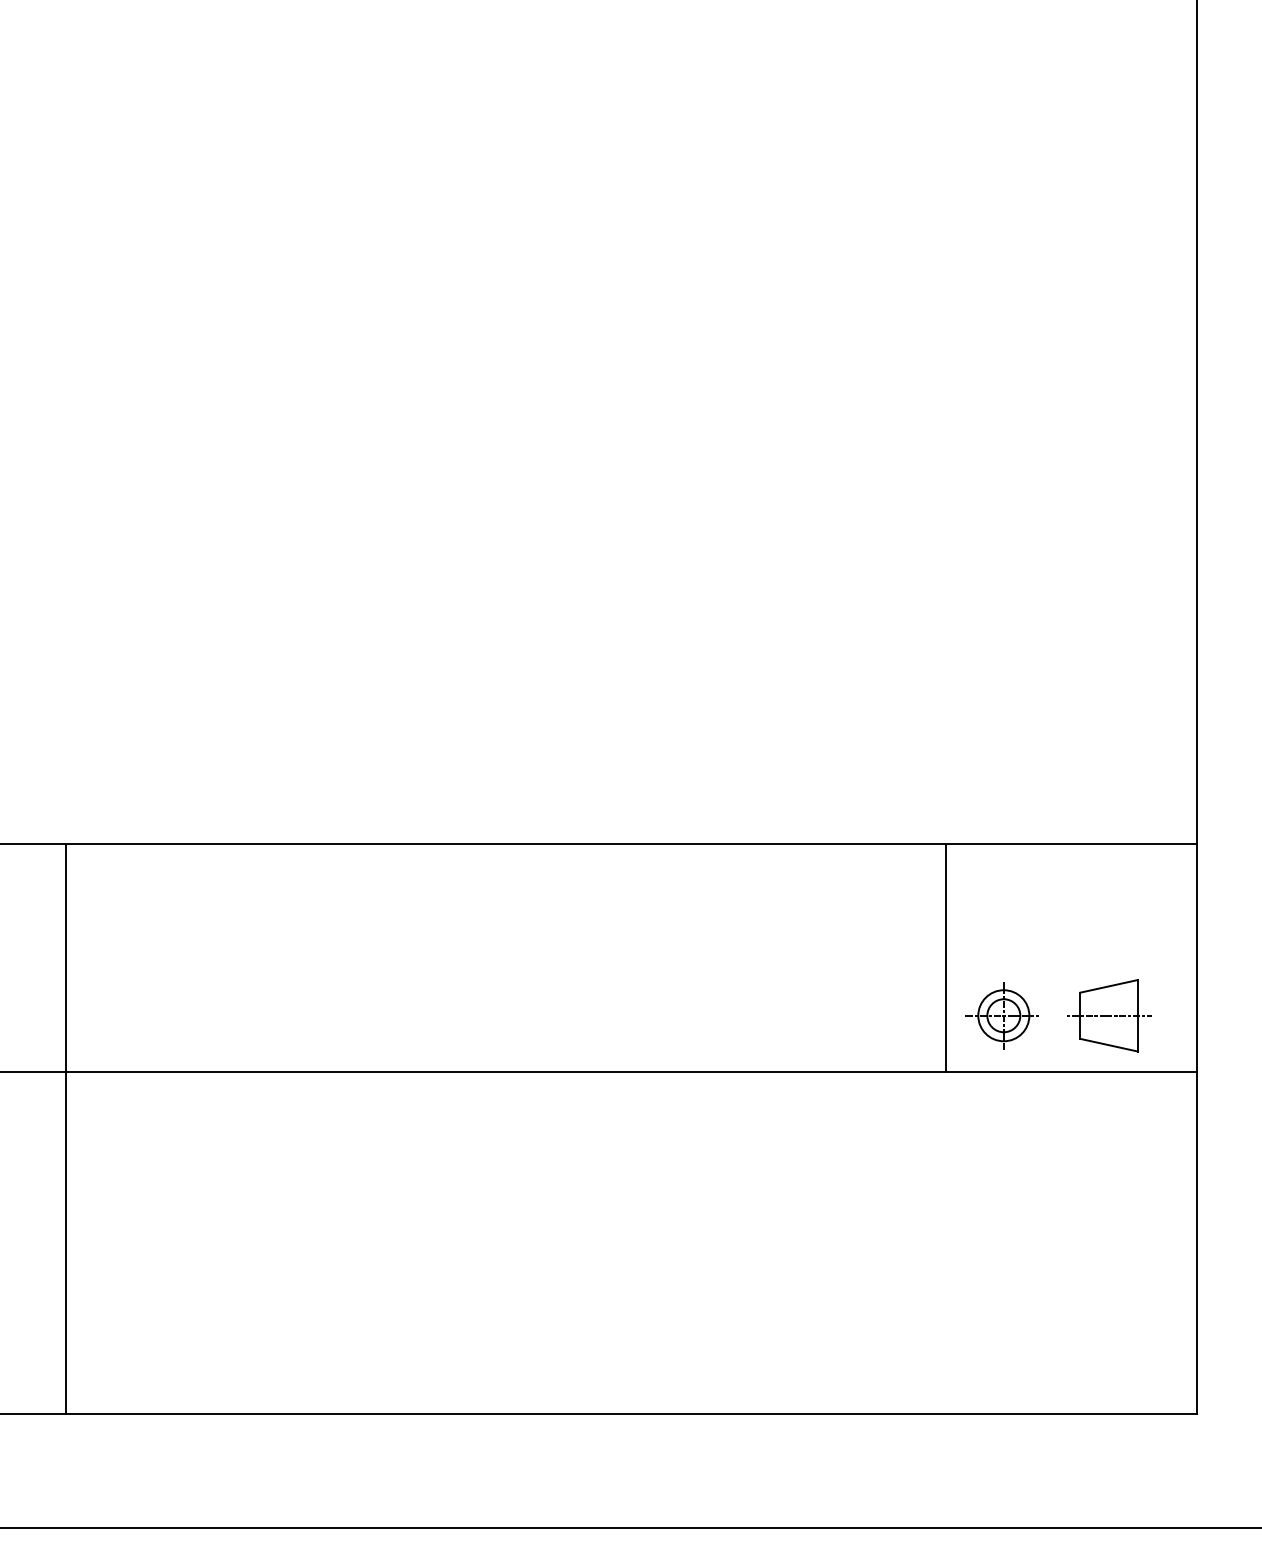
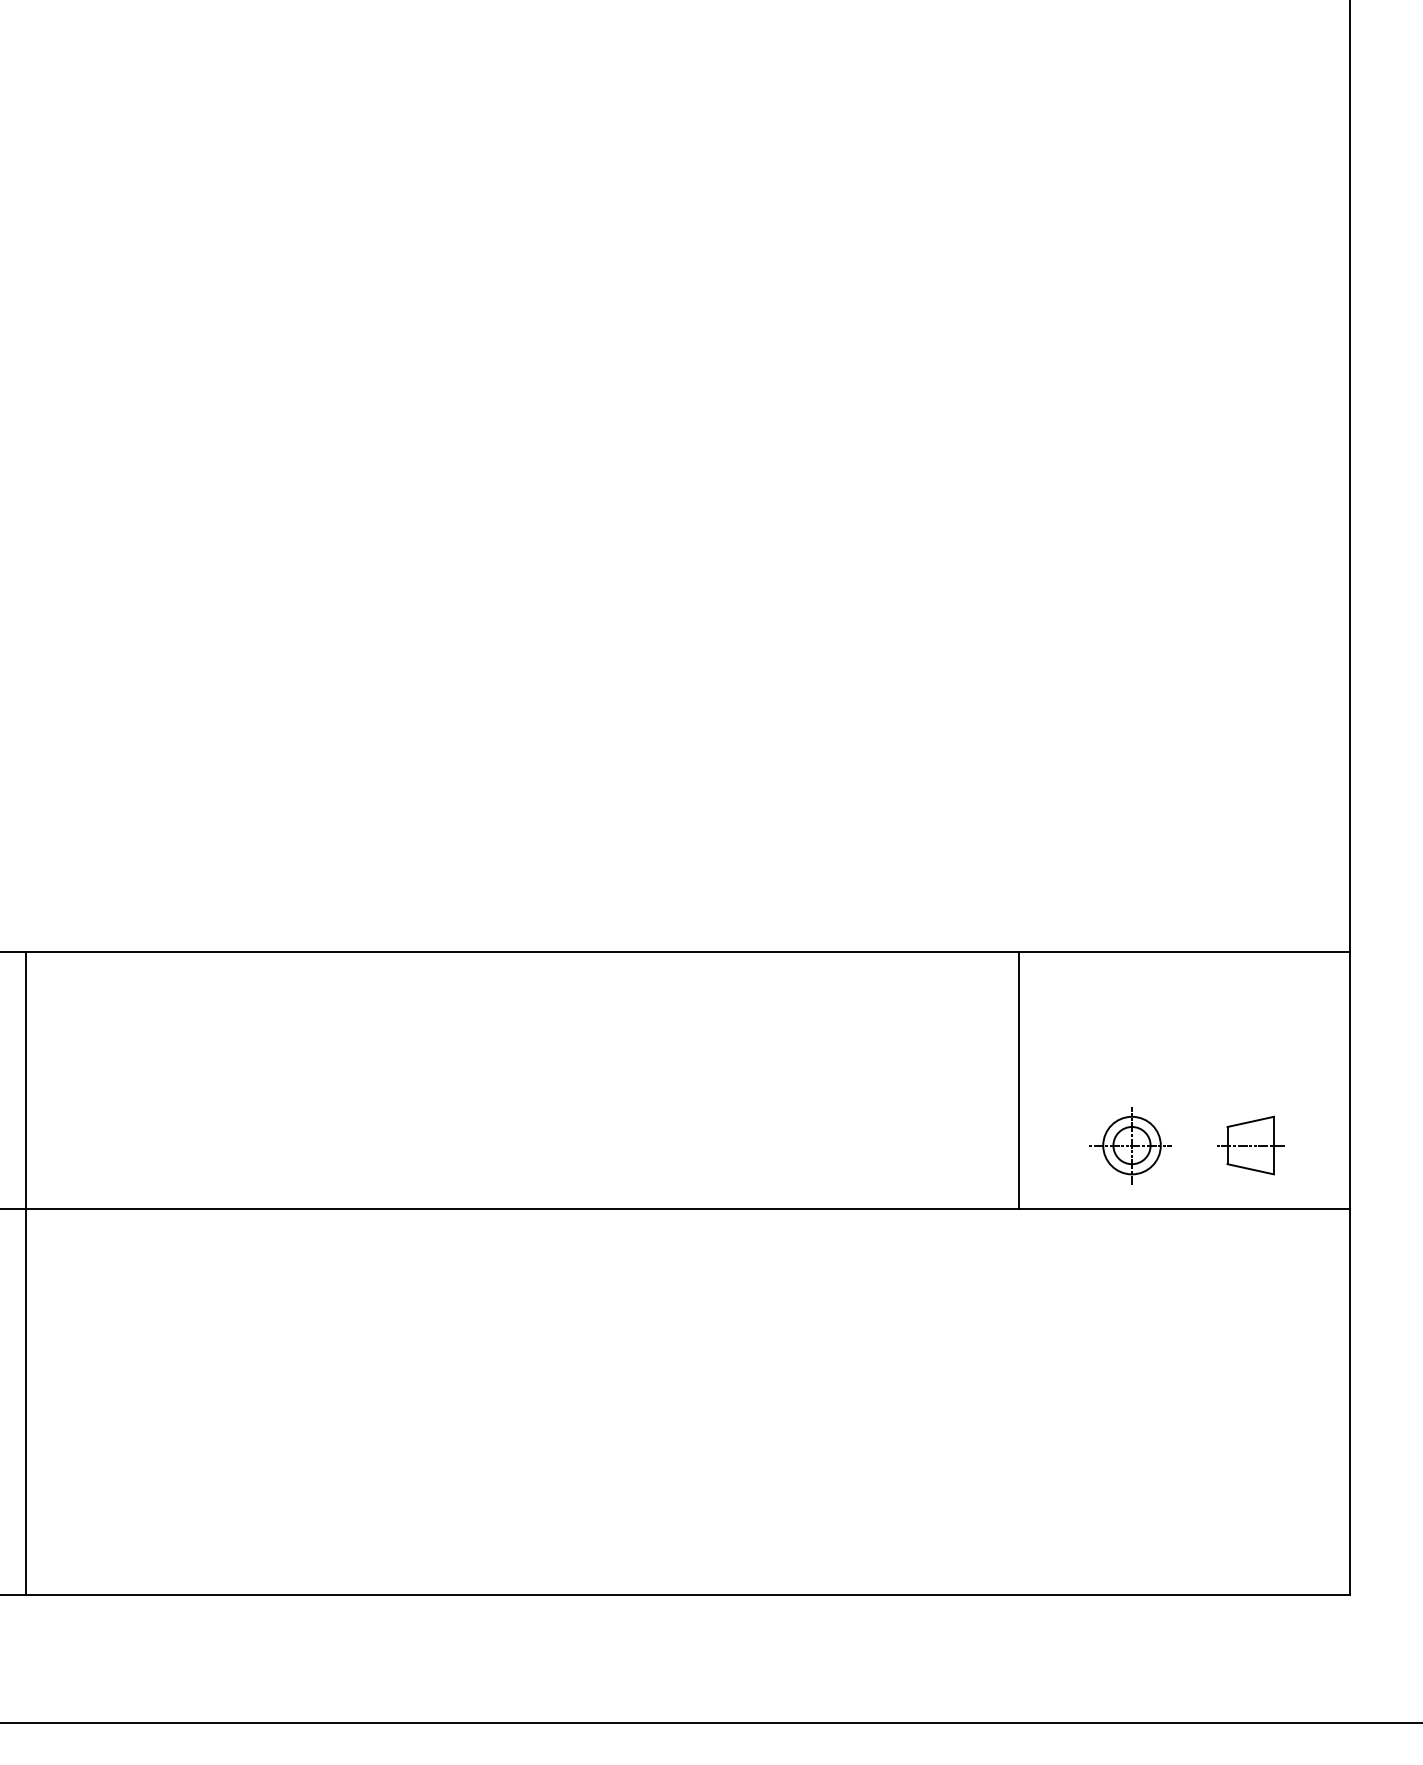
line: (945, 958) -> (1018, 1080), moved
part: (1108, 1015) -> (1250, 1145), size x0.71
line: (66, 1129) -> (26, 1273), moved

